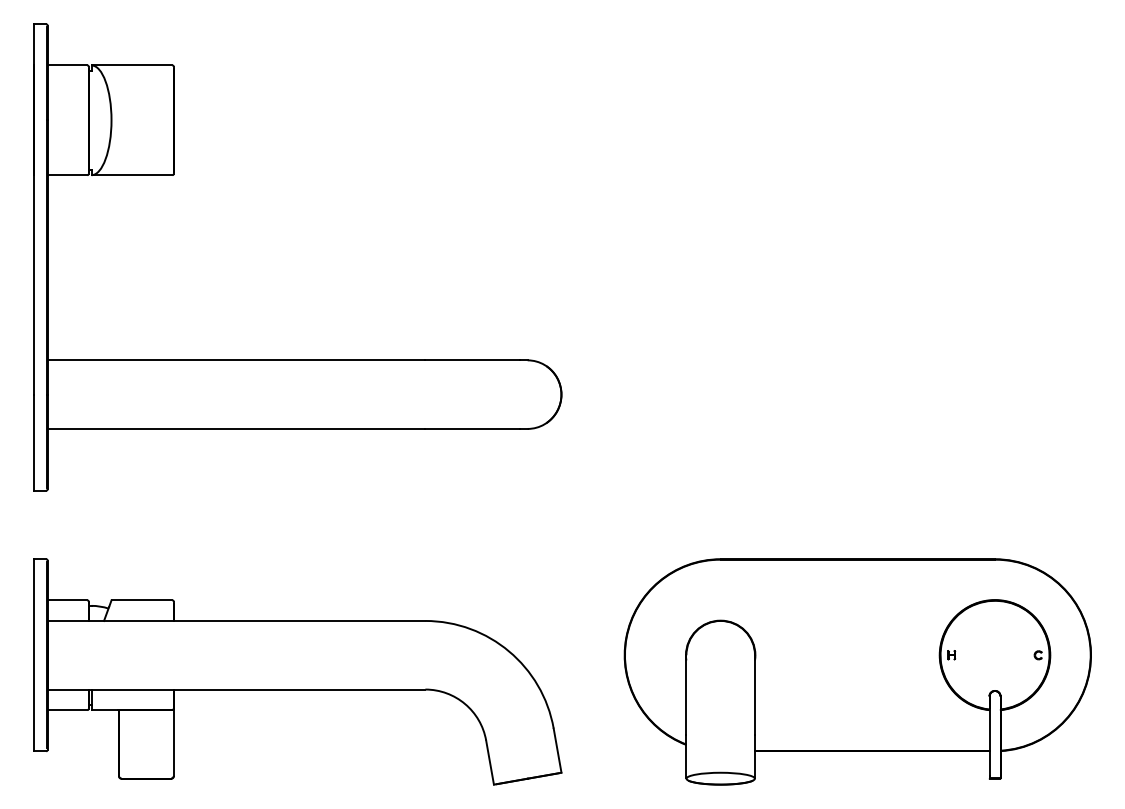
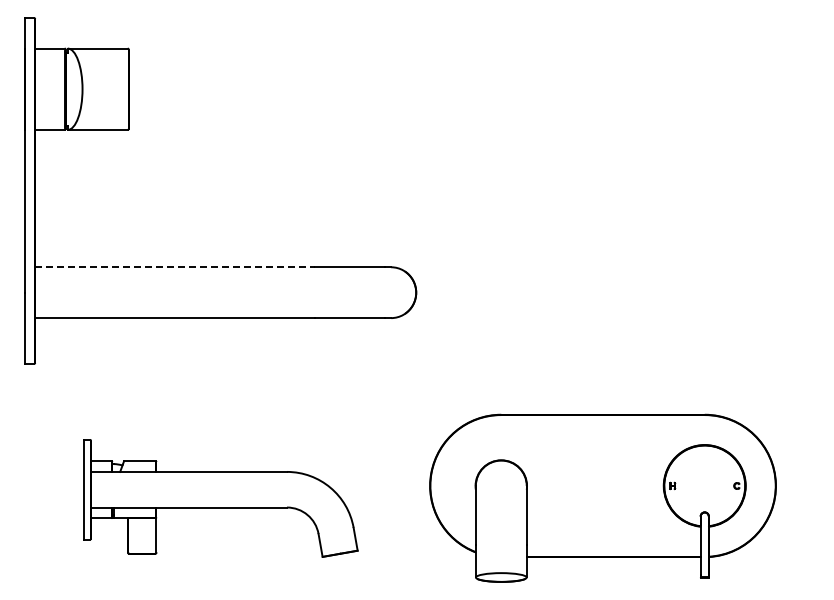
line: (236, 360) -> (175, 267), solid -> dashed
part: (857, 670) -> (602, 497), moved
part: (297, 672) -> (220, 498), size x0.7

